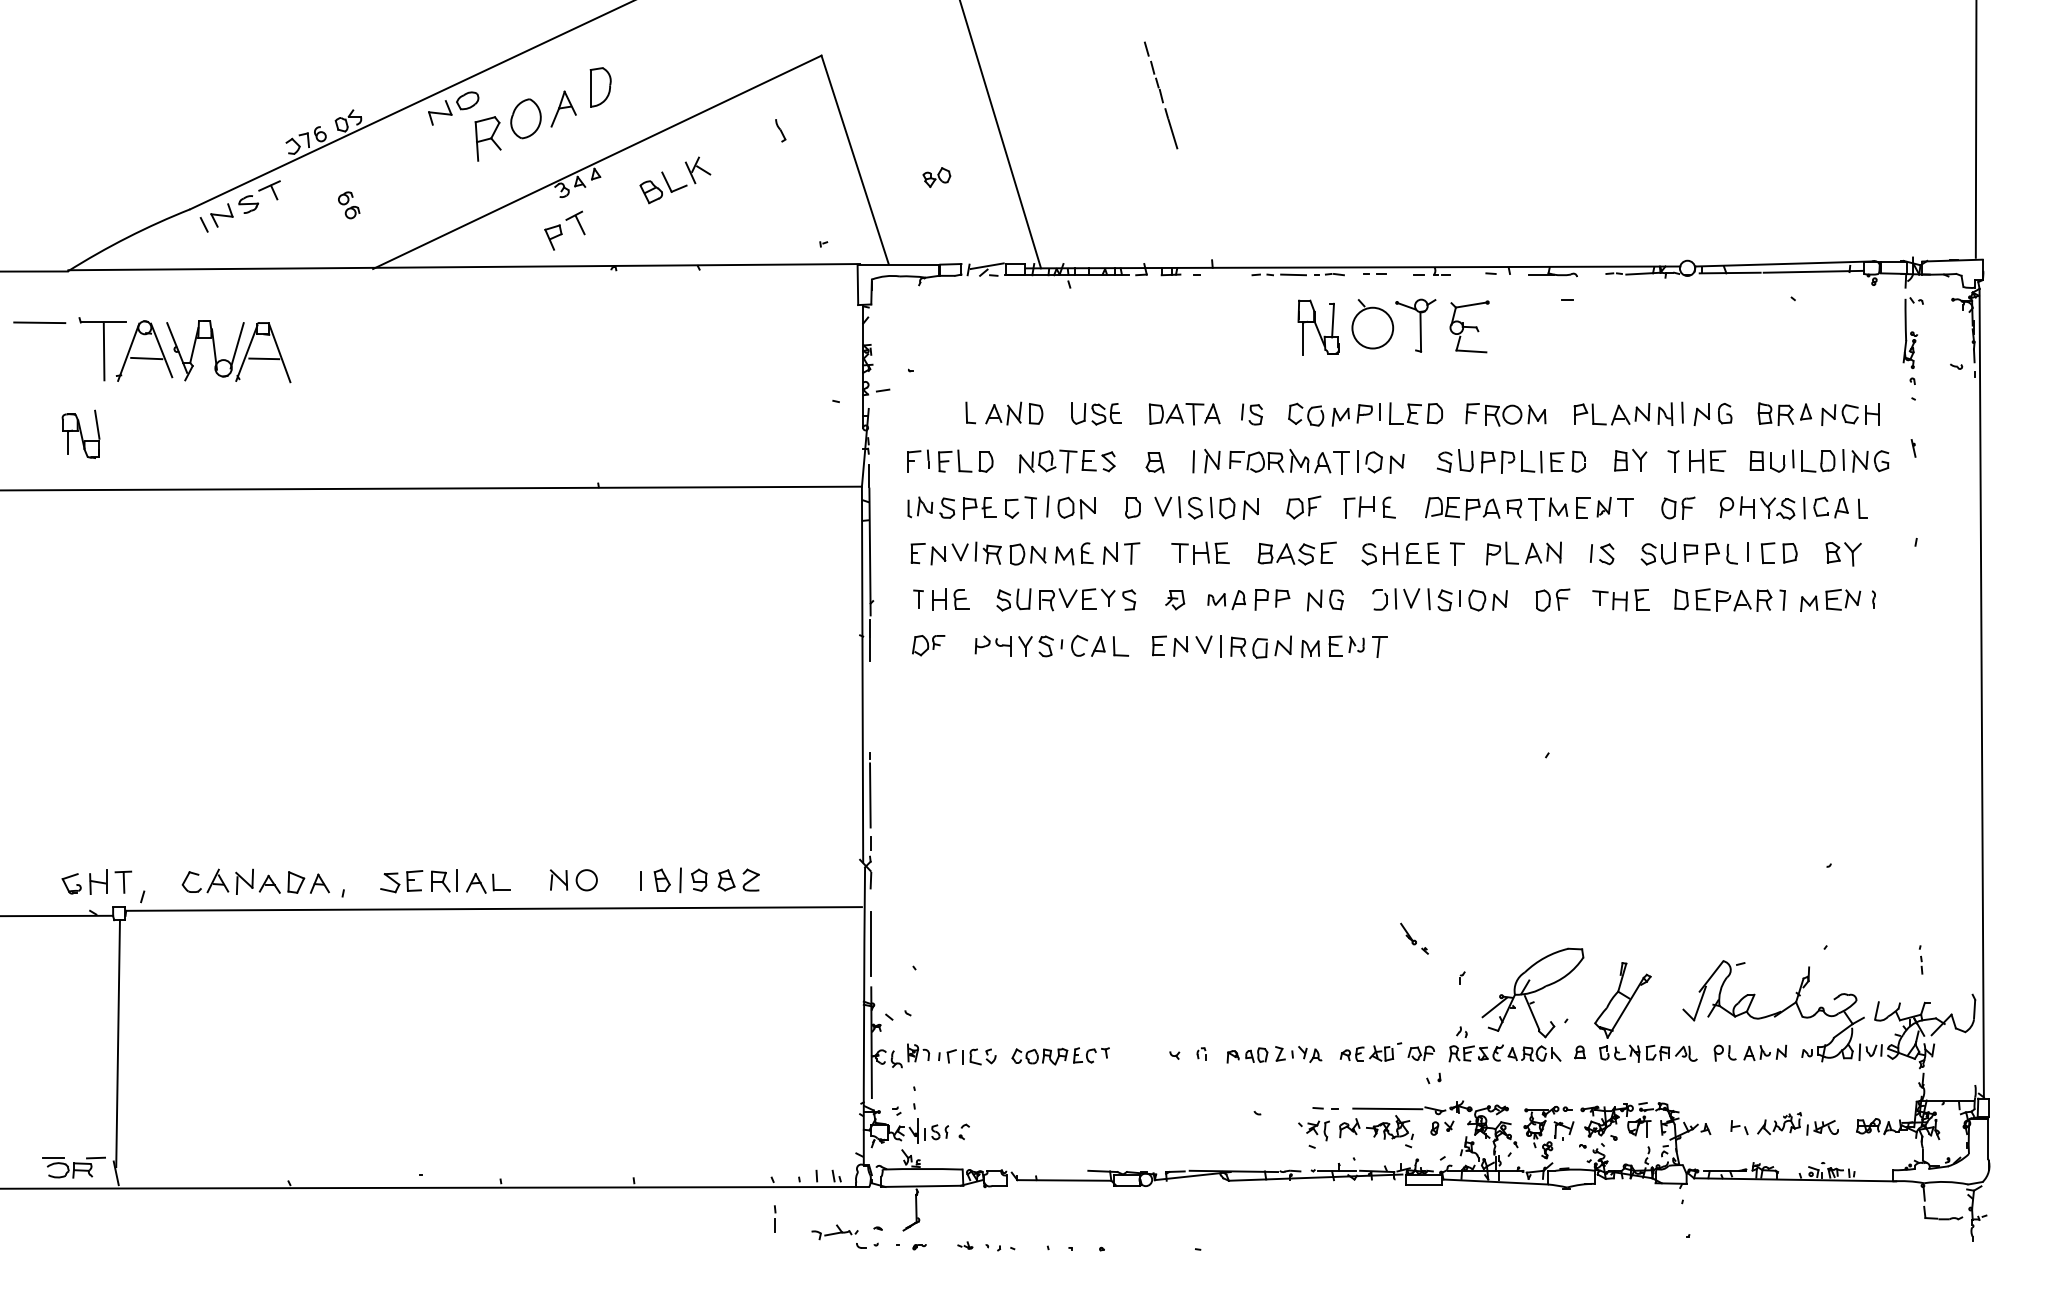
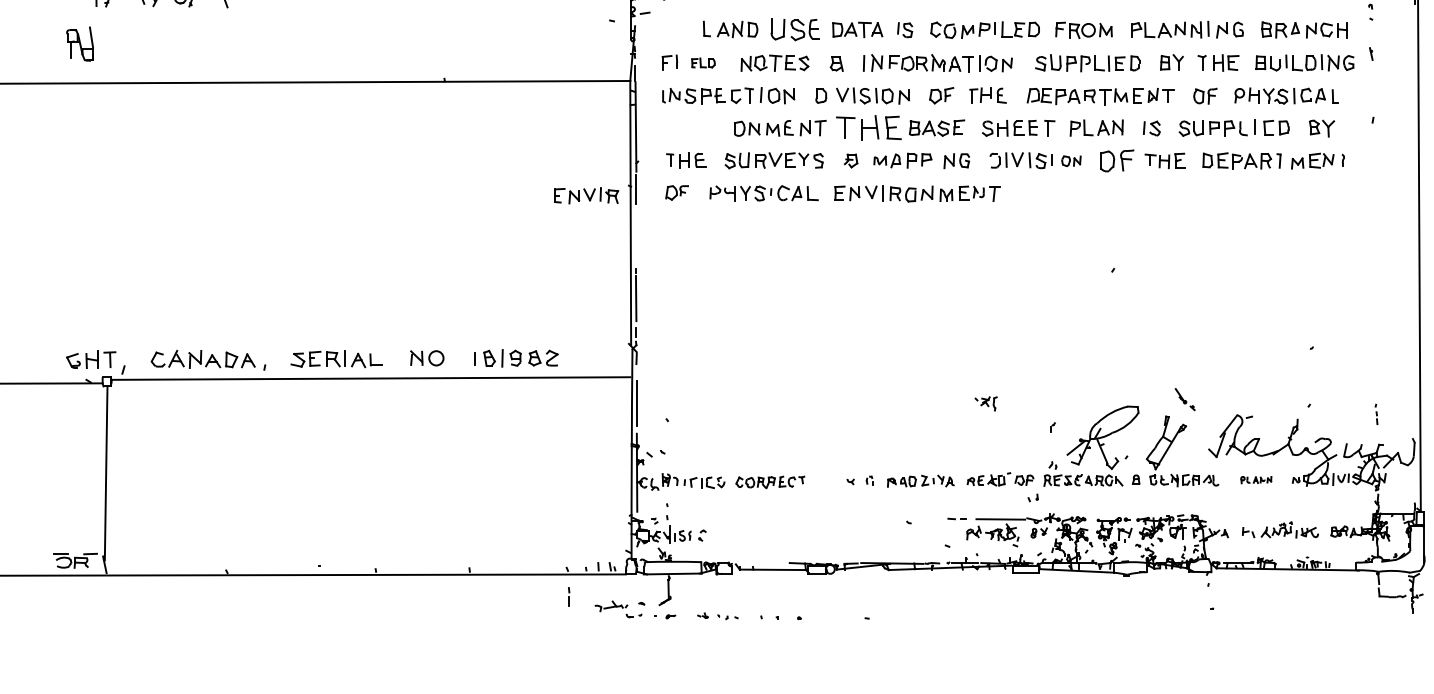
part: (1096, 413) -> (795, 29), size x1.4
part: (965, 460) -> (703, 62), size x0.6
part: (1200, 552) -> (868, 127), size x1.6
part: (955, 553) -> (586, 195), moved
part: (1552, 599) -> (1116, 160), size x1.4
part: (1487, 600) -> (1071, 161), size x0.7
part: (1414, 938) -> (1185, 399), moved
part: (1750, 1052) -> (1256, 479), size x0.6
part: (1313, 1130) -> (985, 403), moved

